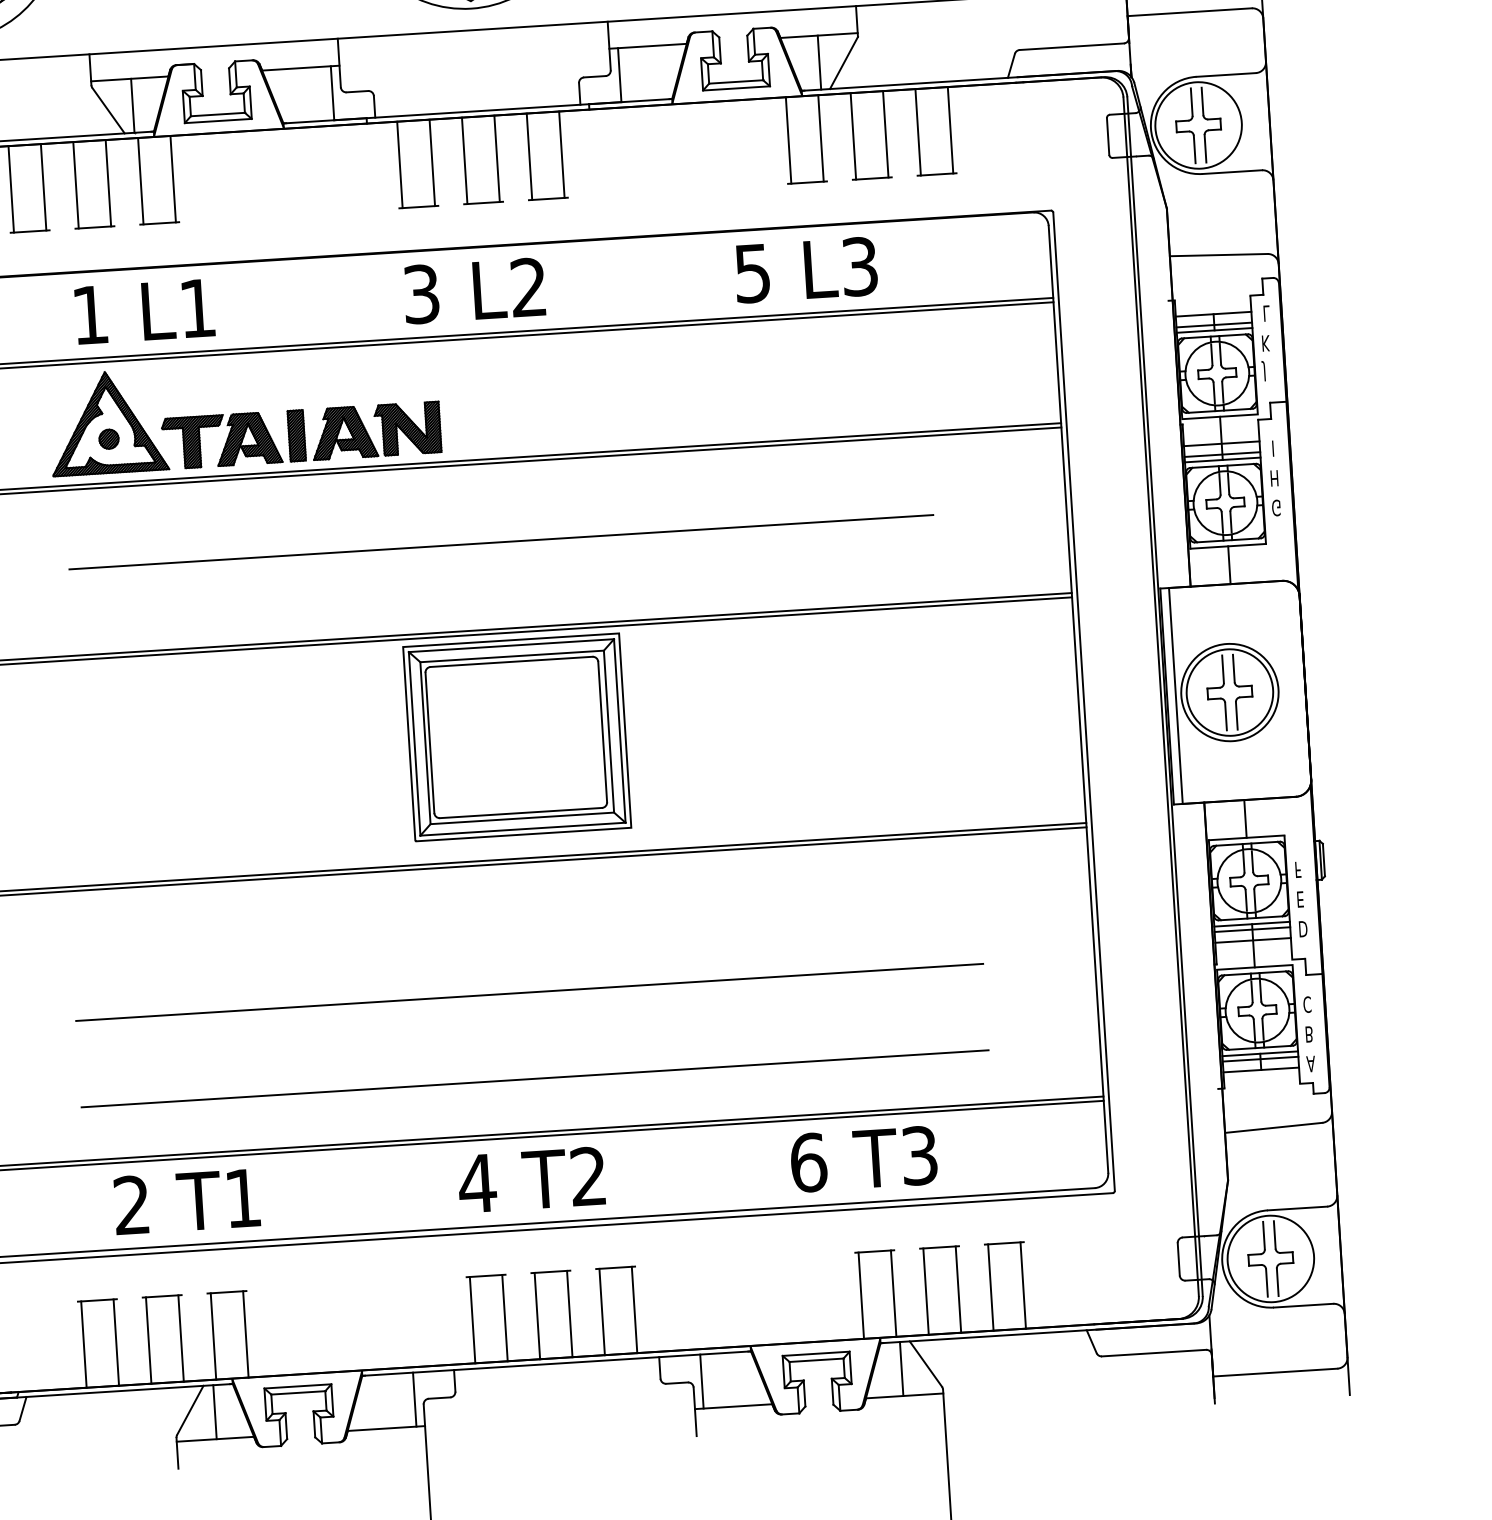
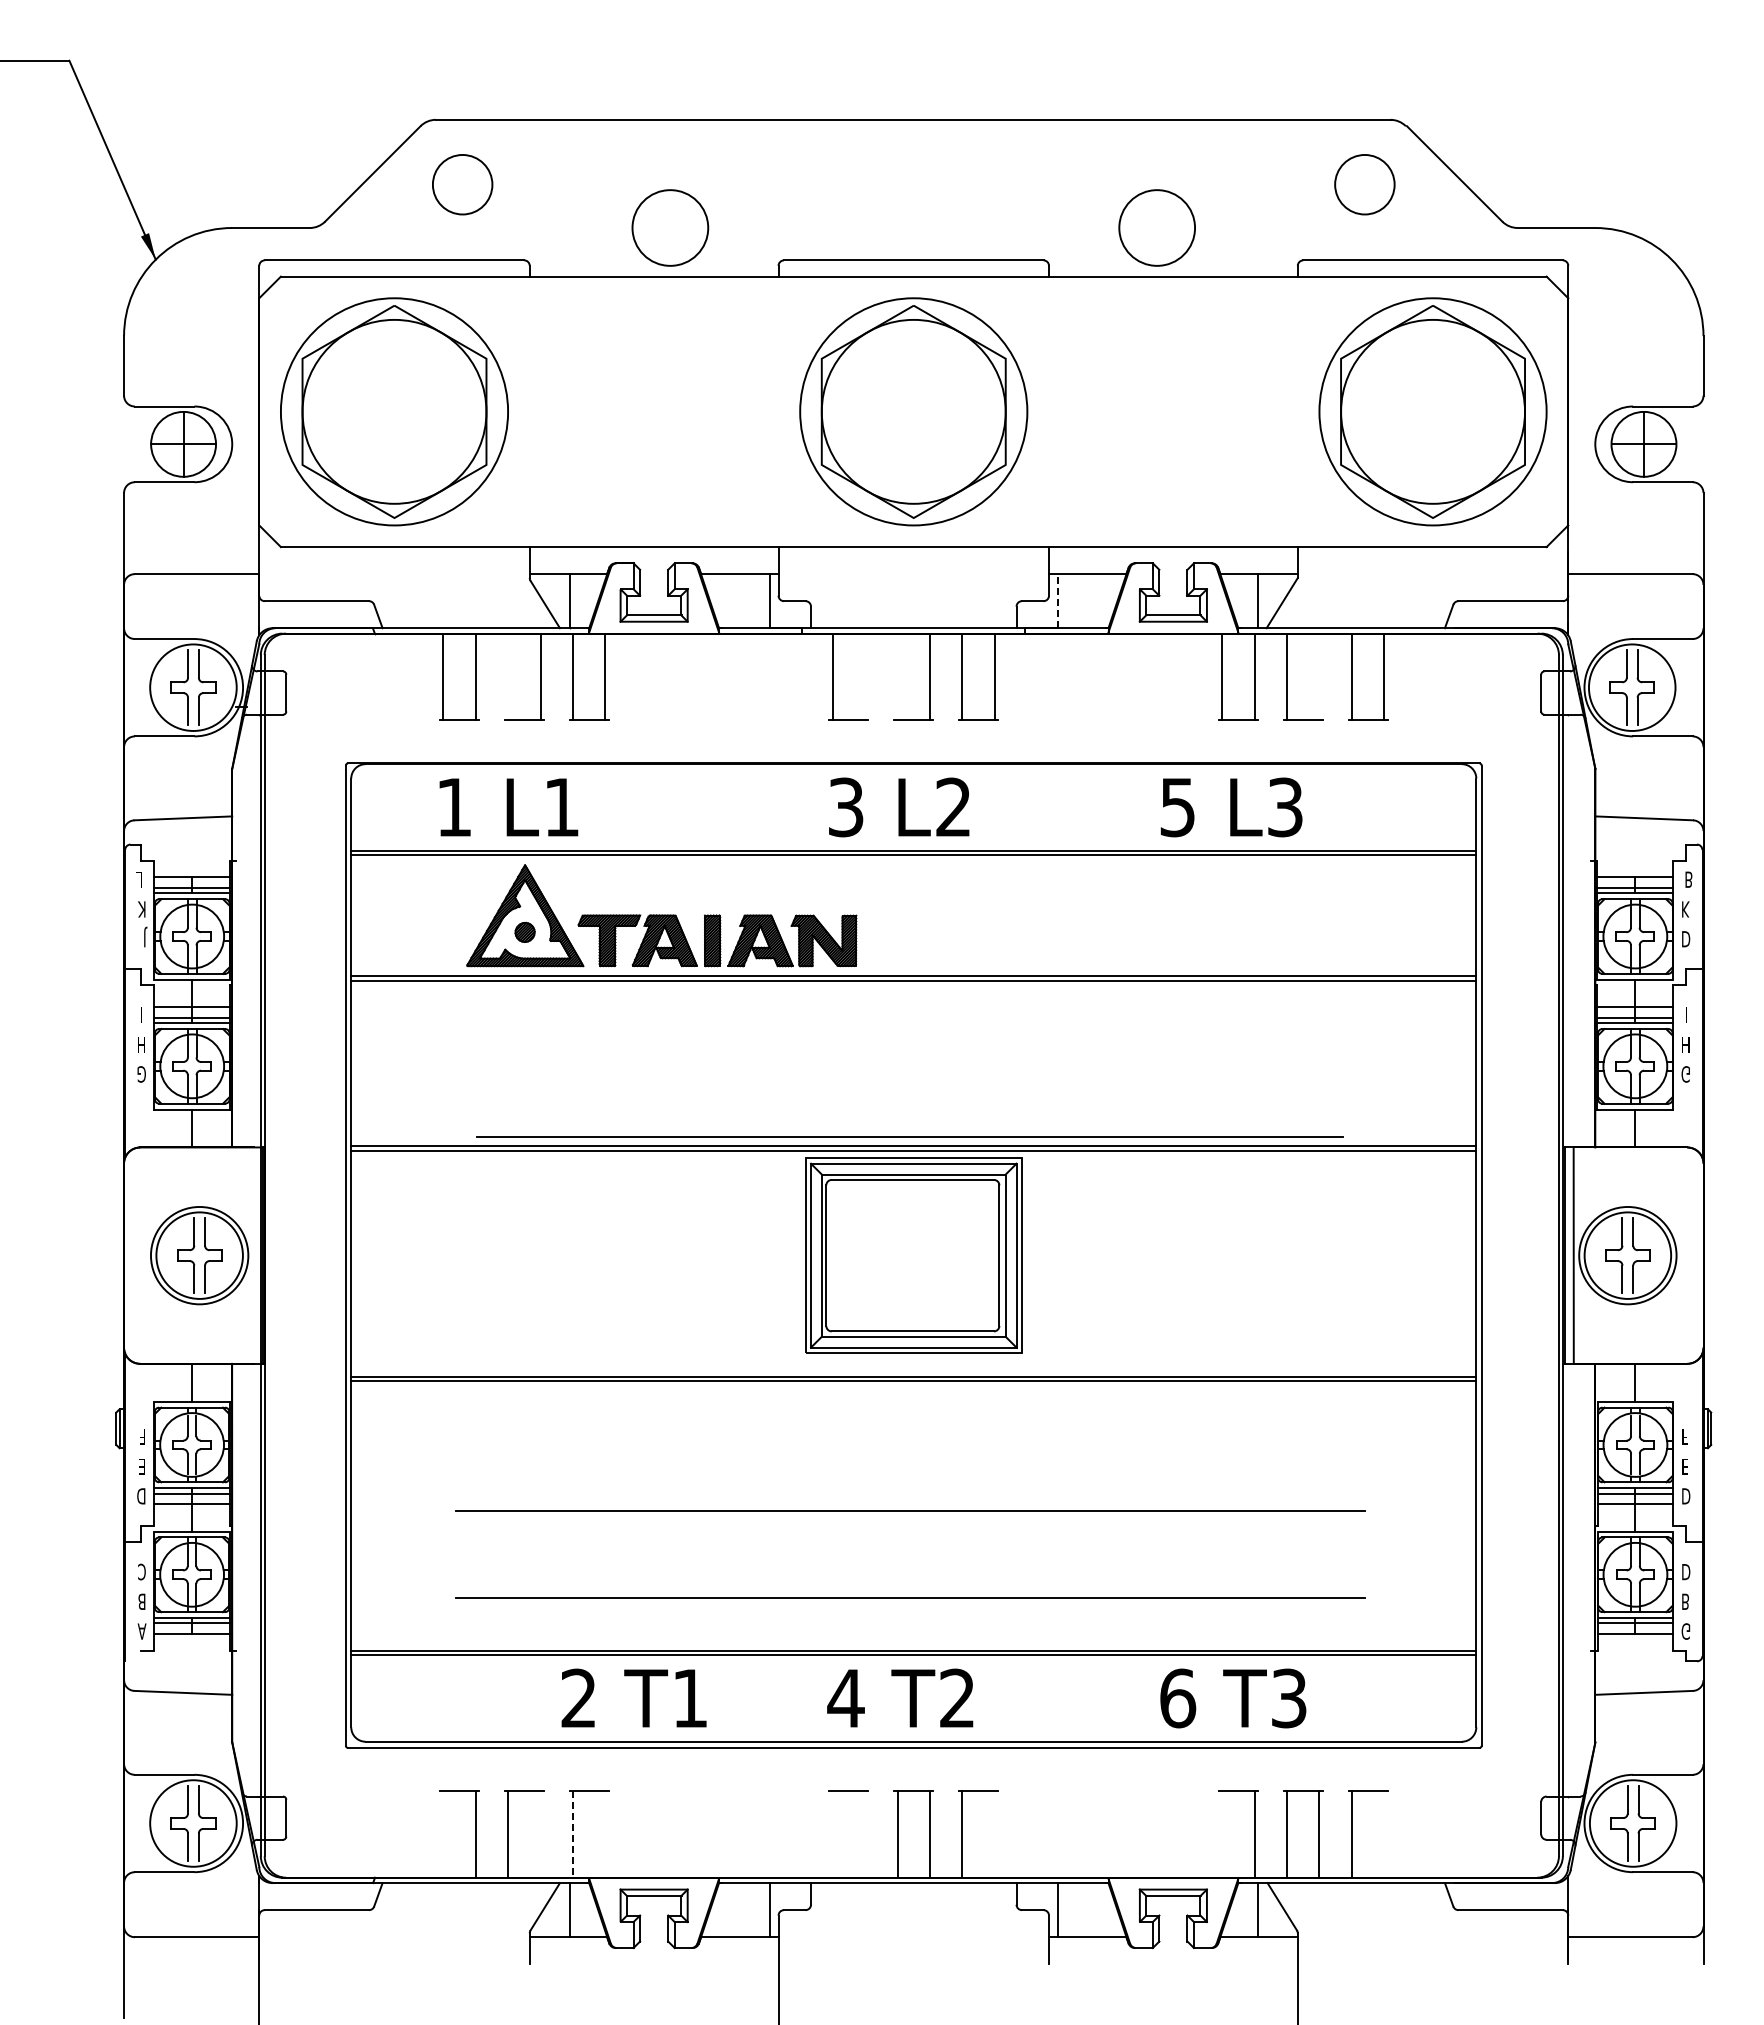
line: (619, 74) -> (1057, 600), solid -> dashed
line: (885, 133) -> (1319, 676), removed
line: (464, 160) -> (897, 676), removed
line: (432, 162) -> (865, 676), removed
line: (76, 184) -> (508, 676), removed
text: (144, 311) -> (508, 807), moved
text: (1266, 313) -> (1688, 879), L -> B
text: (1267, 370) -> (1685, 936), J -> D
line: (500, 541) -> (909, 1136), moved
text: (1307, 1004) -> (1685, 1571), C -> D
text: (1311, 1064) -> (1685, 1631), A -> G
text: (186, 1200) -> (633, 1697), moved
line: (1023, 1285) -> (1384, 1834), removed
line: (861, 1295) -> (1222, 1834), removed
line: (634, 1310) -> (994, 1834), removed
line: (505, 1318) -> (865, 1834), removed
line: (472, 1320) -> (832, 1834), removed
line: (245, 1334) -> (605, 1834), removed
line: (213, 1336) -> (573, 1834), solid -> dashed
line: (181, 1338) -> (540, 1834), removed
line: (84, 1344) -> (443, 1834), removed

